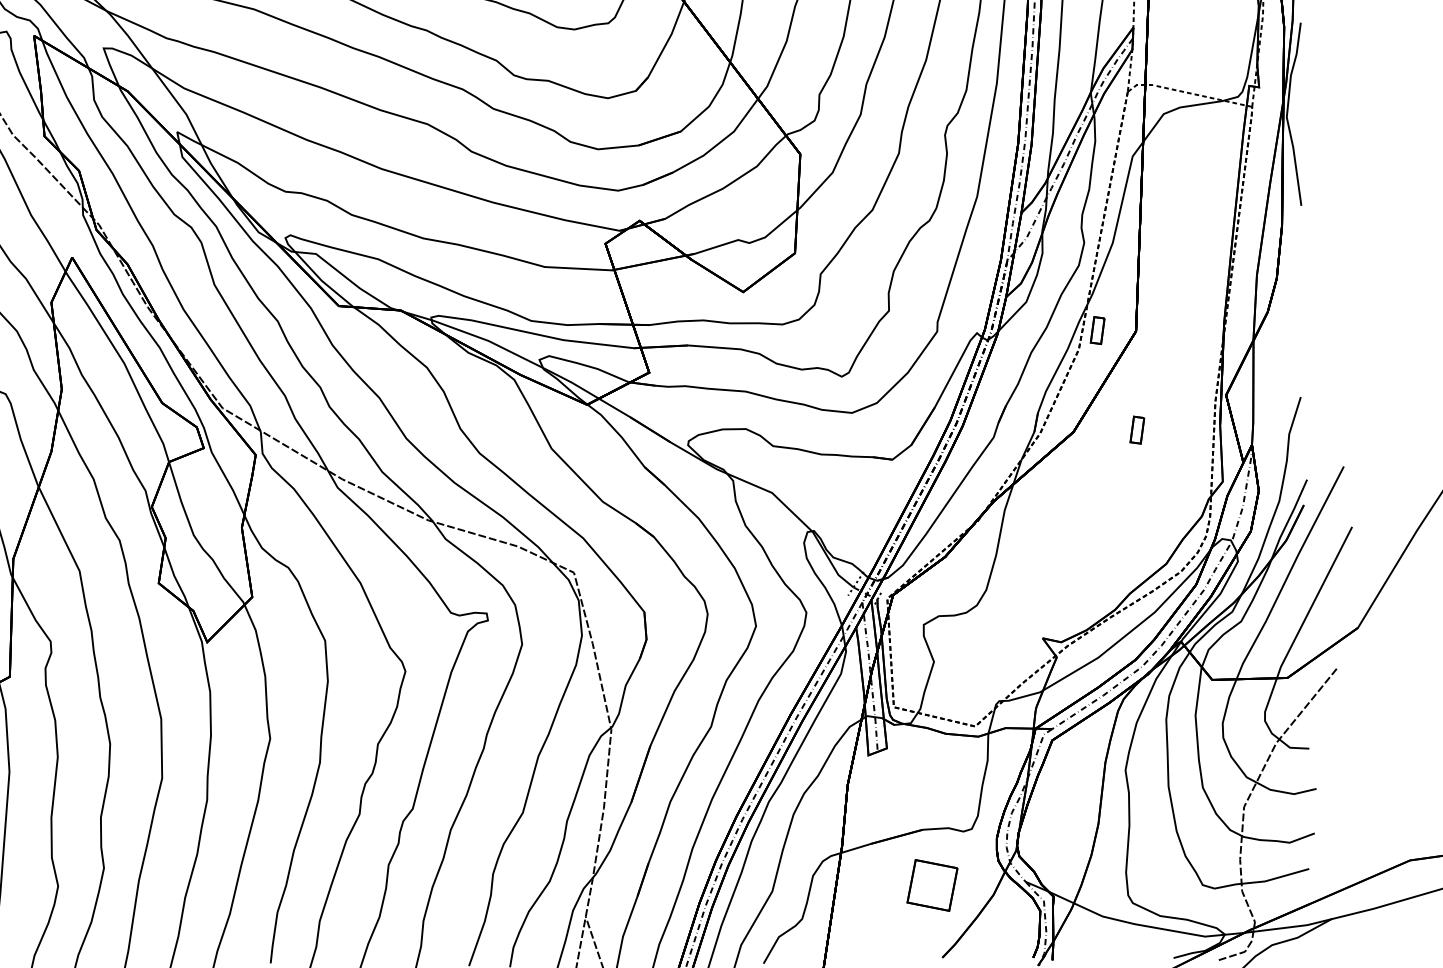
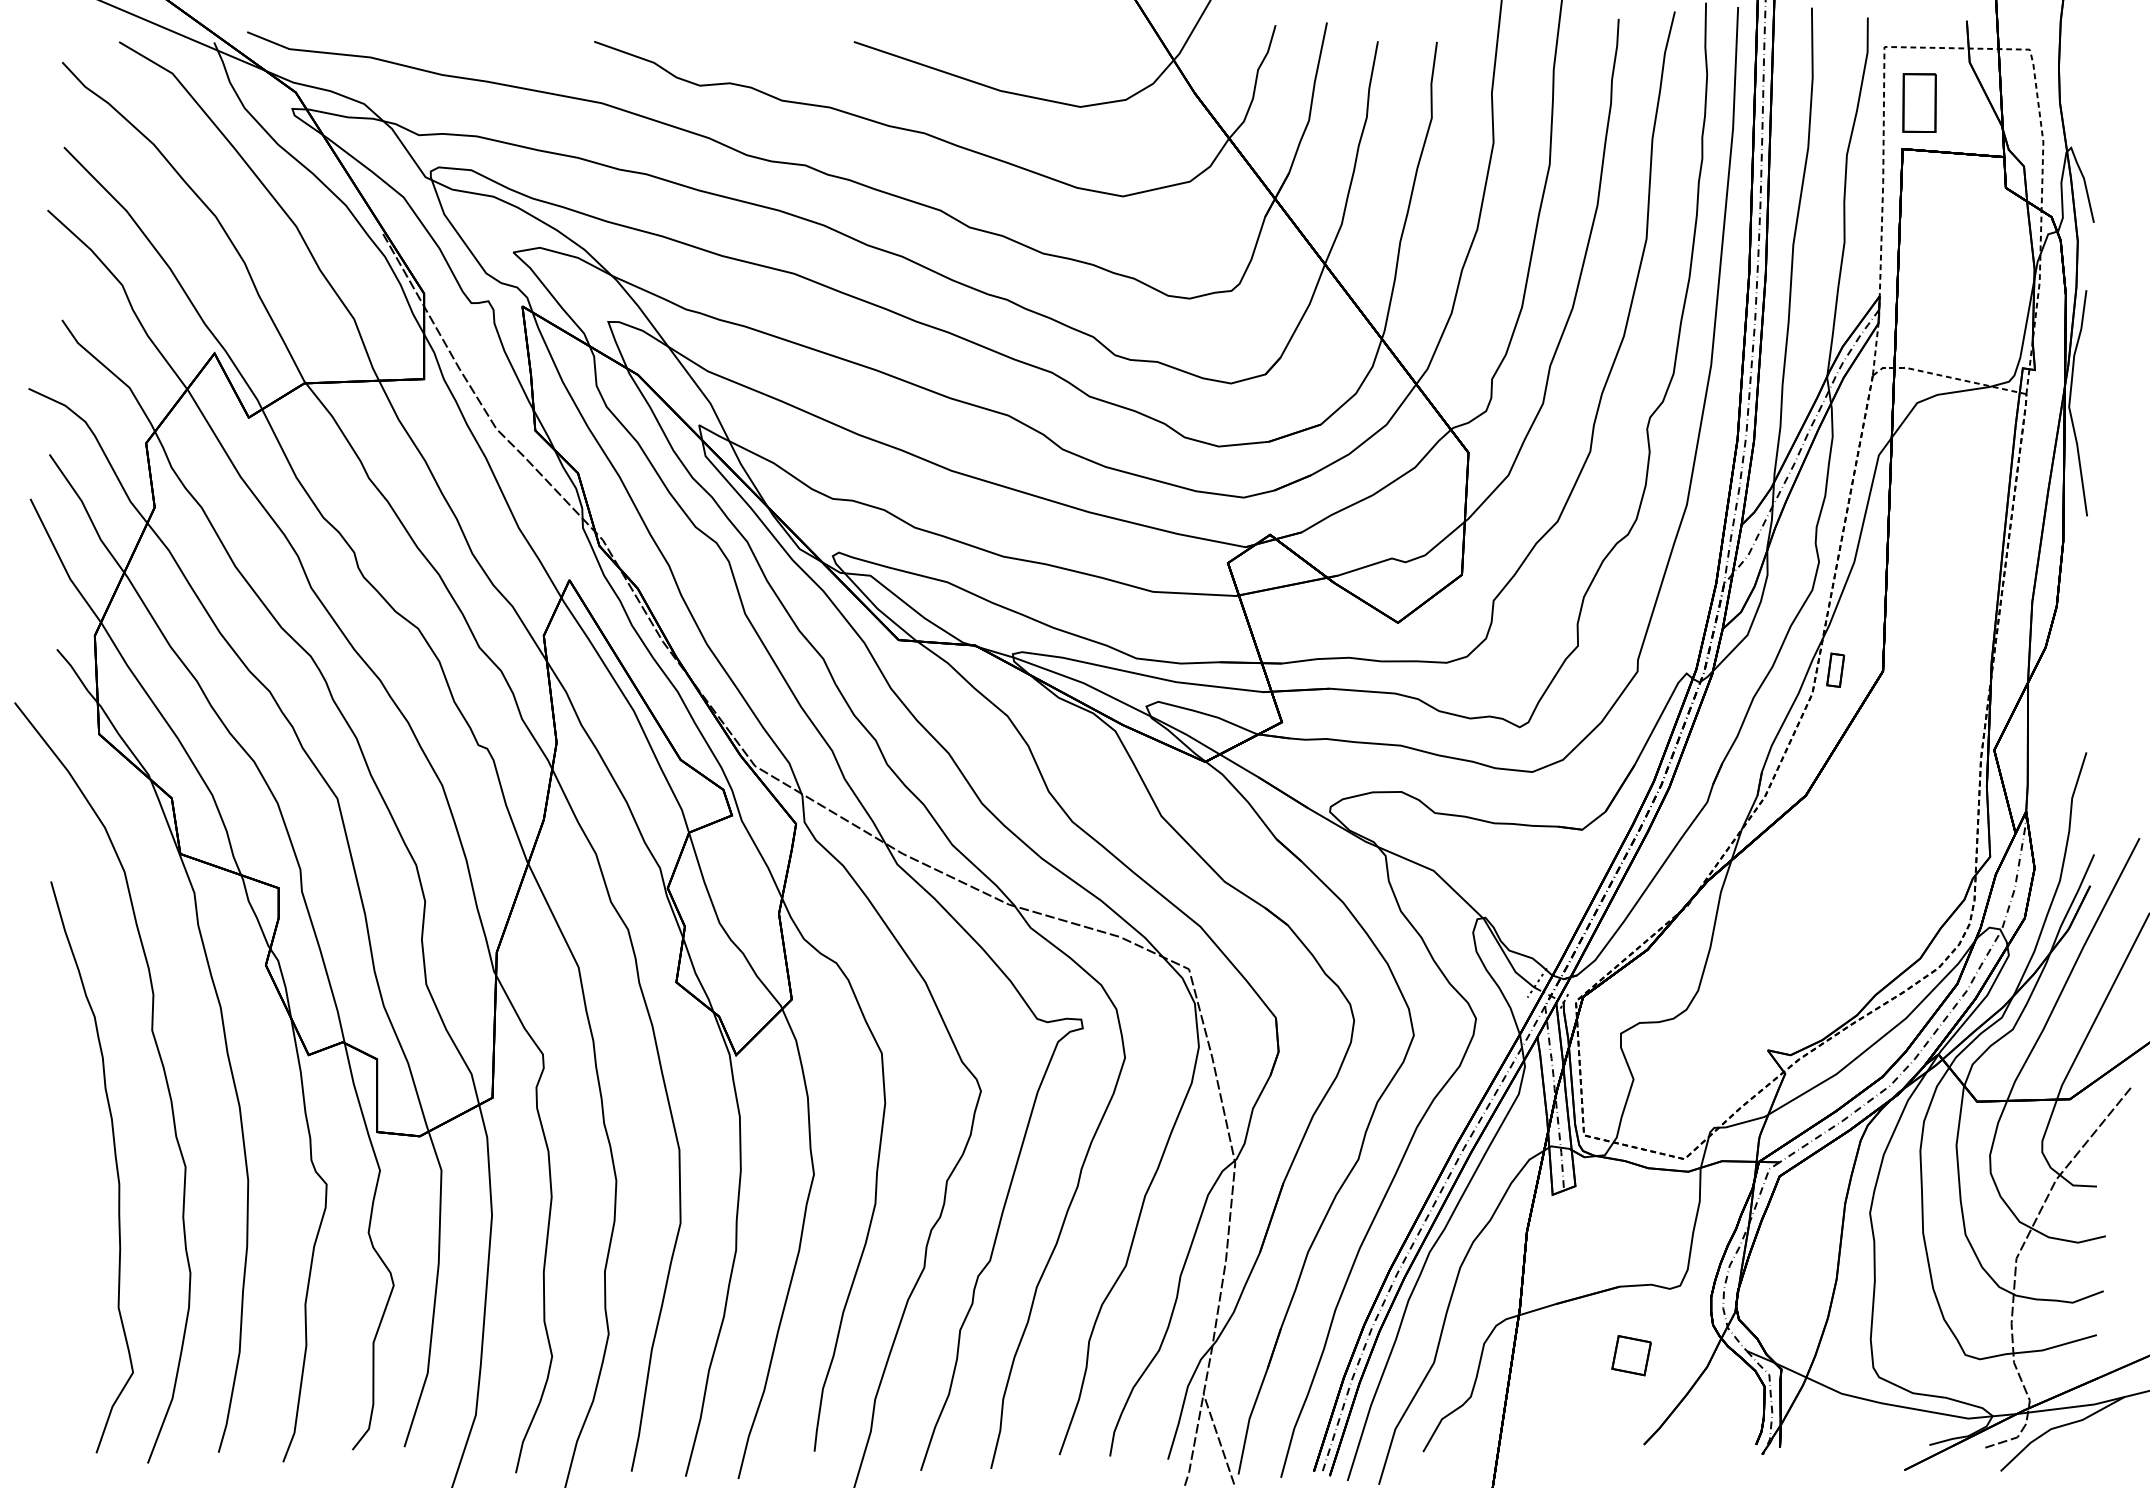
part: (1137, 429) -> (1884, 792), removed
part: (932, 885) -> (1631, 1355), size x0.62

